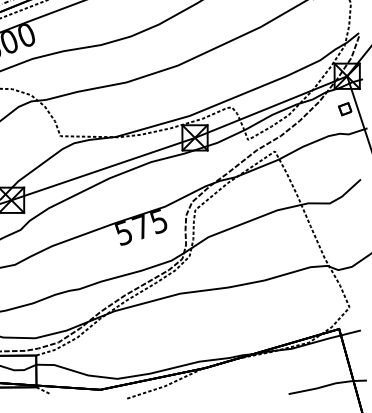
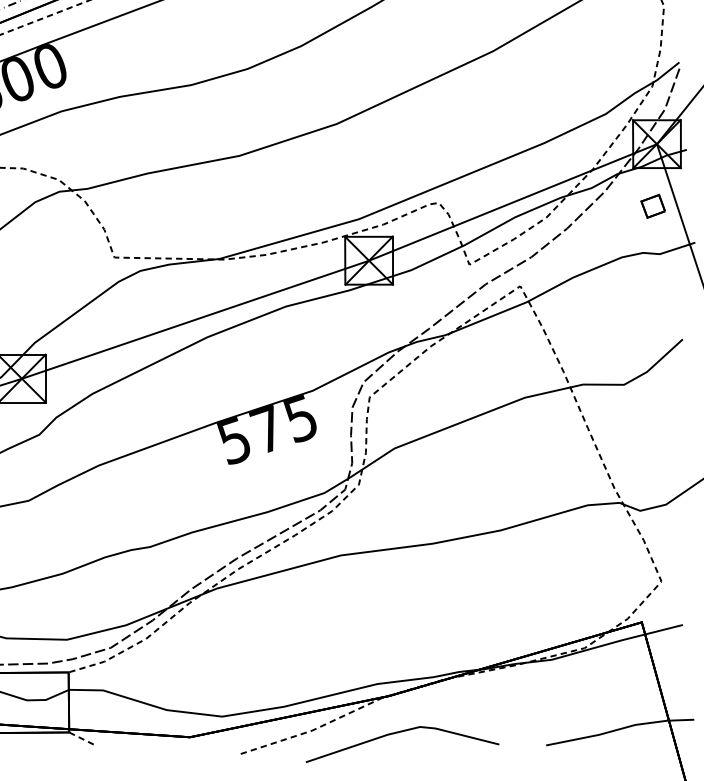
line: (210, 388) -> (398, 734), added

